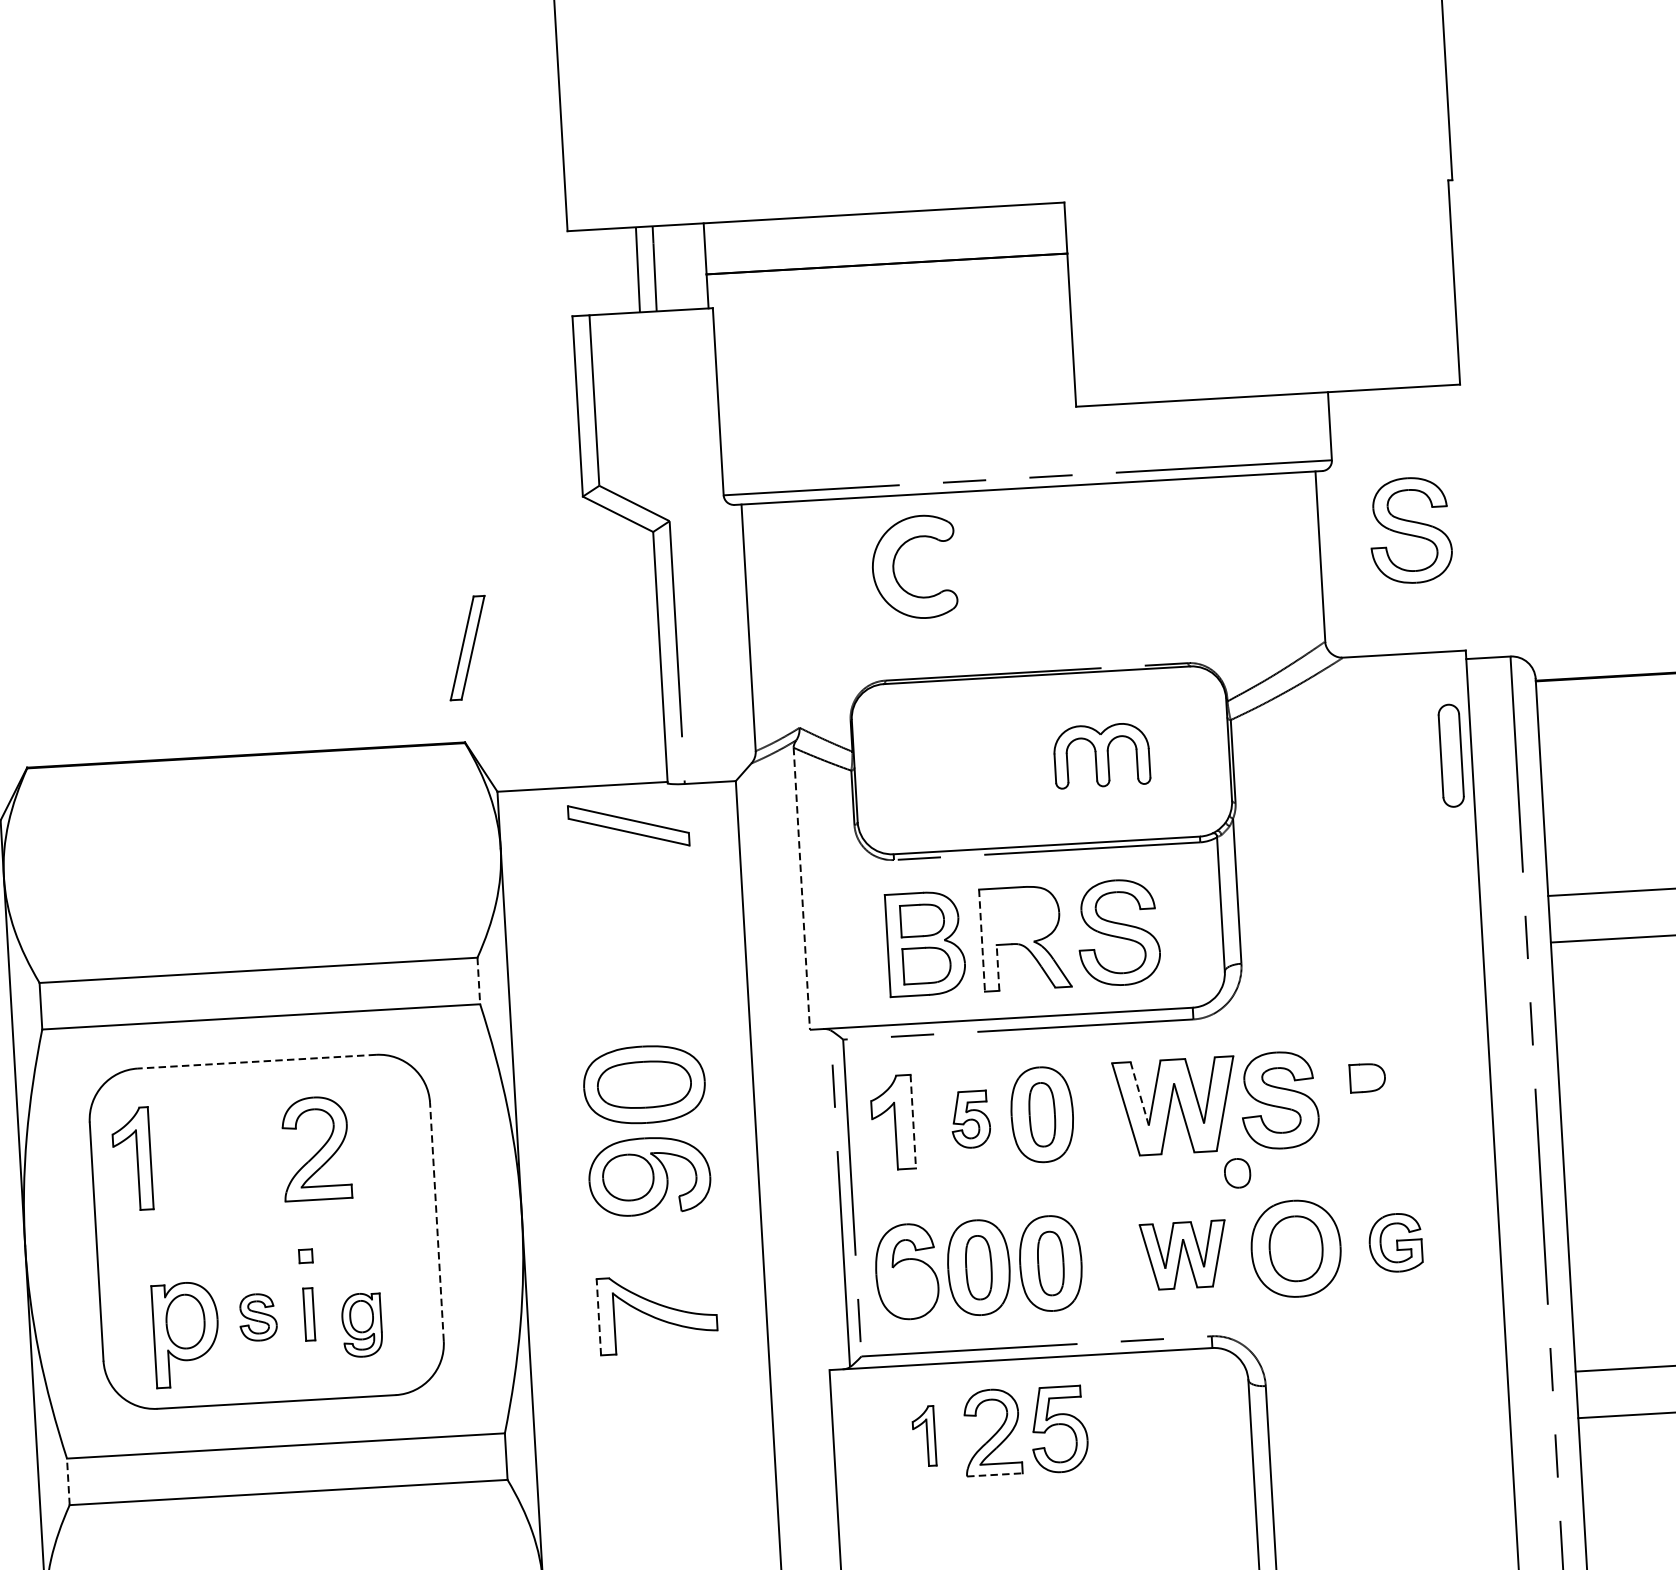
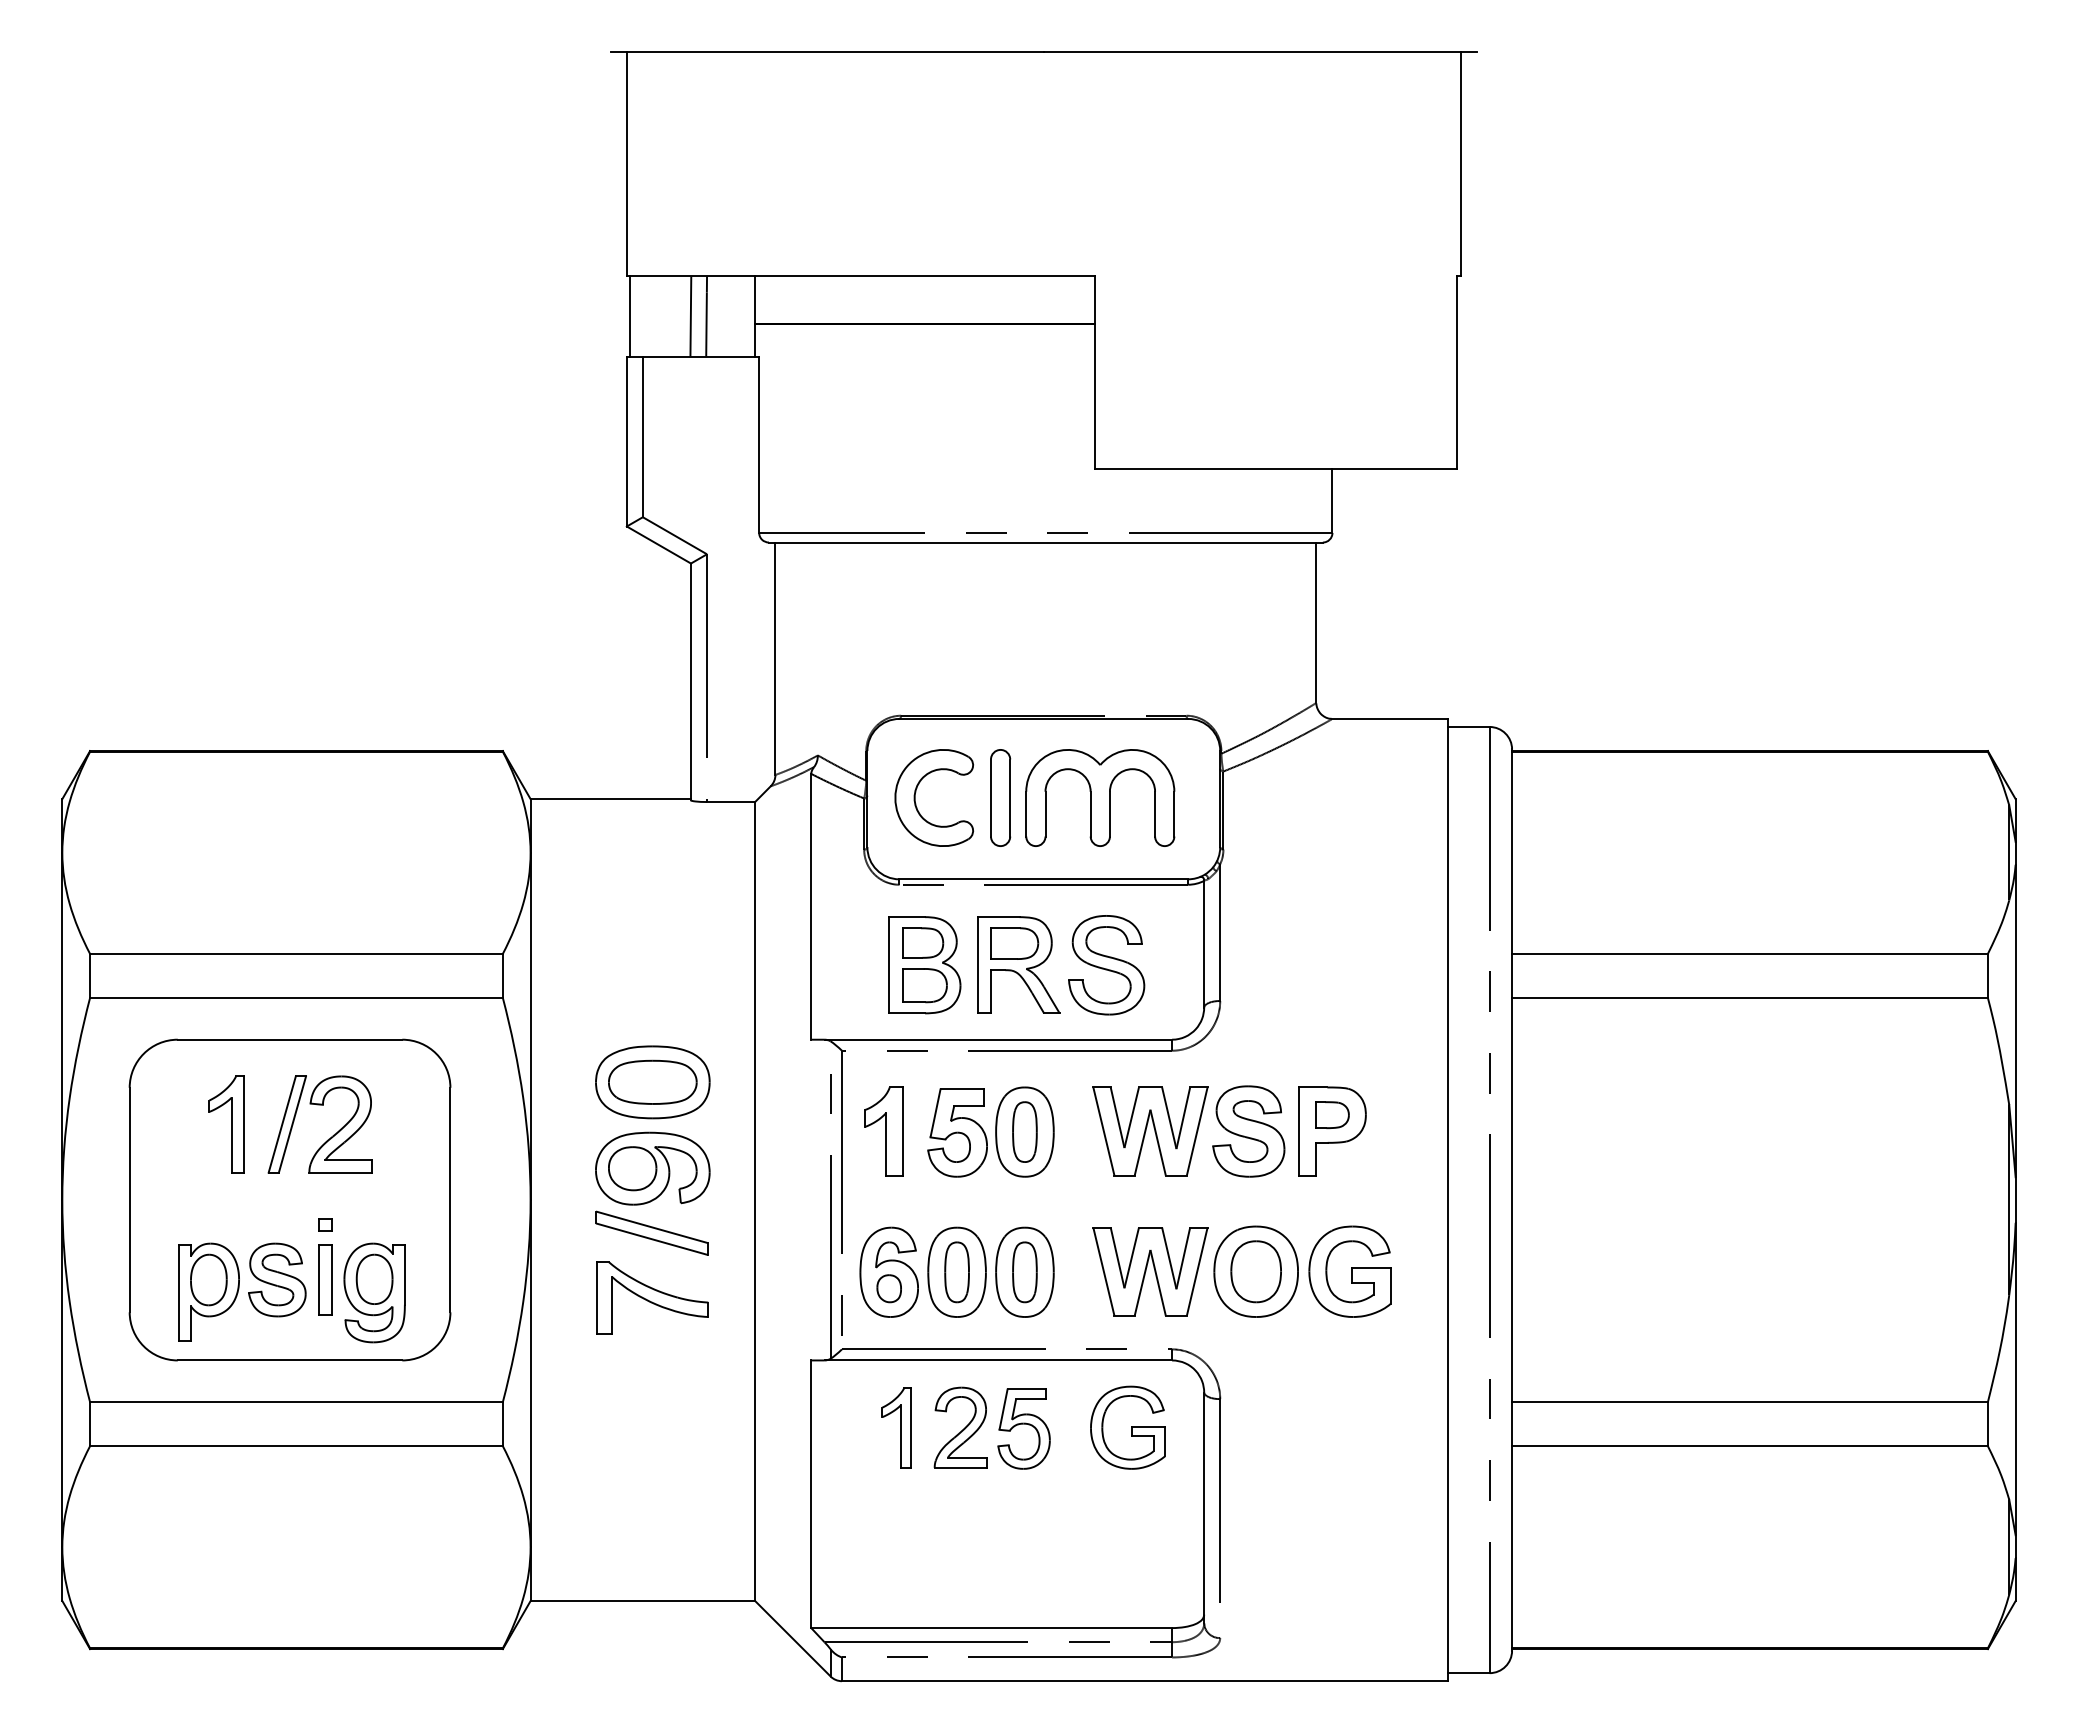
line: (573, 273) -> (630, 316), added
part: (1410, 530) -> (1402, 603), removed
part: (895, 562) -> (916, 792), moved
part: (466, 648) -> (286, 1124), moved
part: (1101, 755) -> (1100, 797), size x1.67
part: (1451, 755) -> (1000, 797), moved
part: (628, 825) -> (651, 1232), moved
line: (802, 888) -> (811, 906), dashed -> solid
part: (1019, 915) -> (1014, 943), added
line: (981, 940) -> (977, 965), dashed -> solid
line: (998, 967) -> (991, 991), dashed -> solid
line: (478, 980) -> (502, 975), dashed -> solid
line: (256, 1061) -> (289, 1039), dashed -> solid
line: (1139, 1094) -> (1117, 1118), dashed -> solid
part: (1368, 1095) -> (1332, 1131), added
part: (970, 1119) -> (957, 1132), size x1.67
line: (913, 1122) -> (903, 1132), dashed -> solid
part: (132, 1159) -> (226, 1124), moved
part: (1236, 1173) -> (888, 1288), moved
line: (436, 1221) -> (450, 1199), dashed -> solid
part: (1395, 1242) -> (1349, 1271), size x1.67
part: (1184, 1254) -> (1150, 1271), size x1.43
part: (309, 1313) -> (325, 1279), size x1.43
part: (258, 1316) -> (277, 1279), size x1.67
line: (598, 1317) -> (597, 1298), dashed -> solid
part: (362, 1324) -> (374, 1292), size x1.67
part: (1169, 1421) -> (1127, 1427), added
part: (924, 1436) -> (896, 1427), size x1.43
line: (995, 1474) -> (961, 1467), dashed -> solid
line: (68, 1482) -> (90, 1424), dashed -> solid

